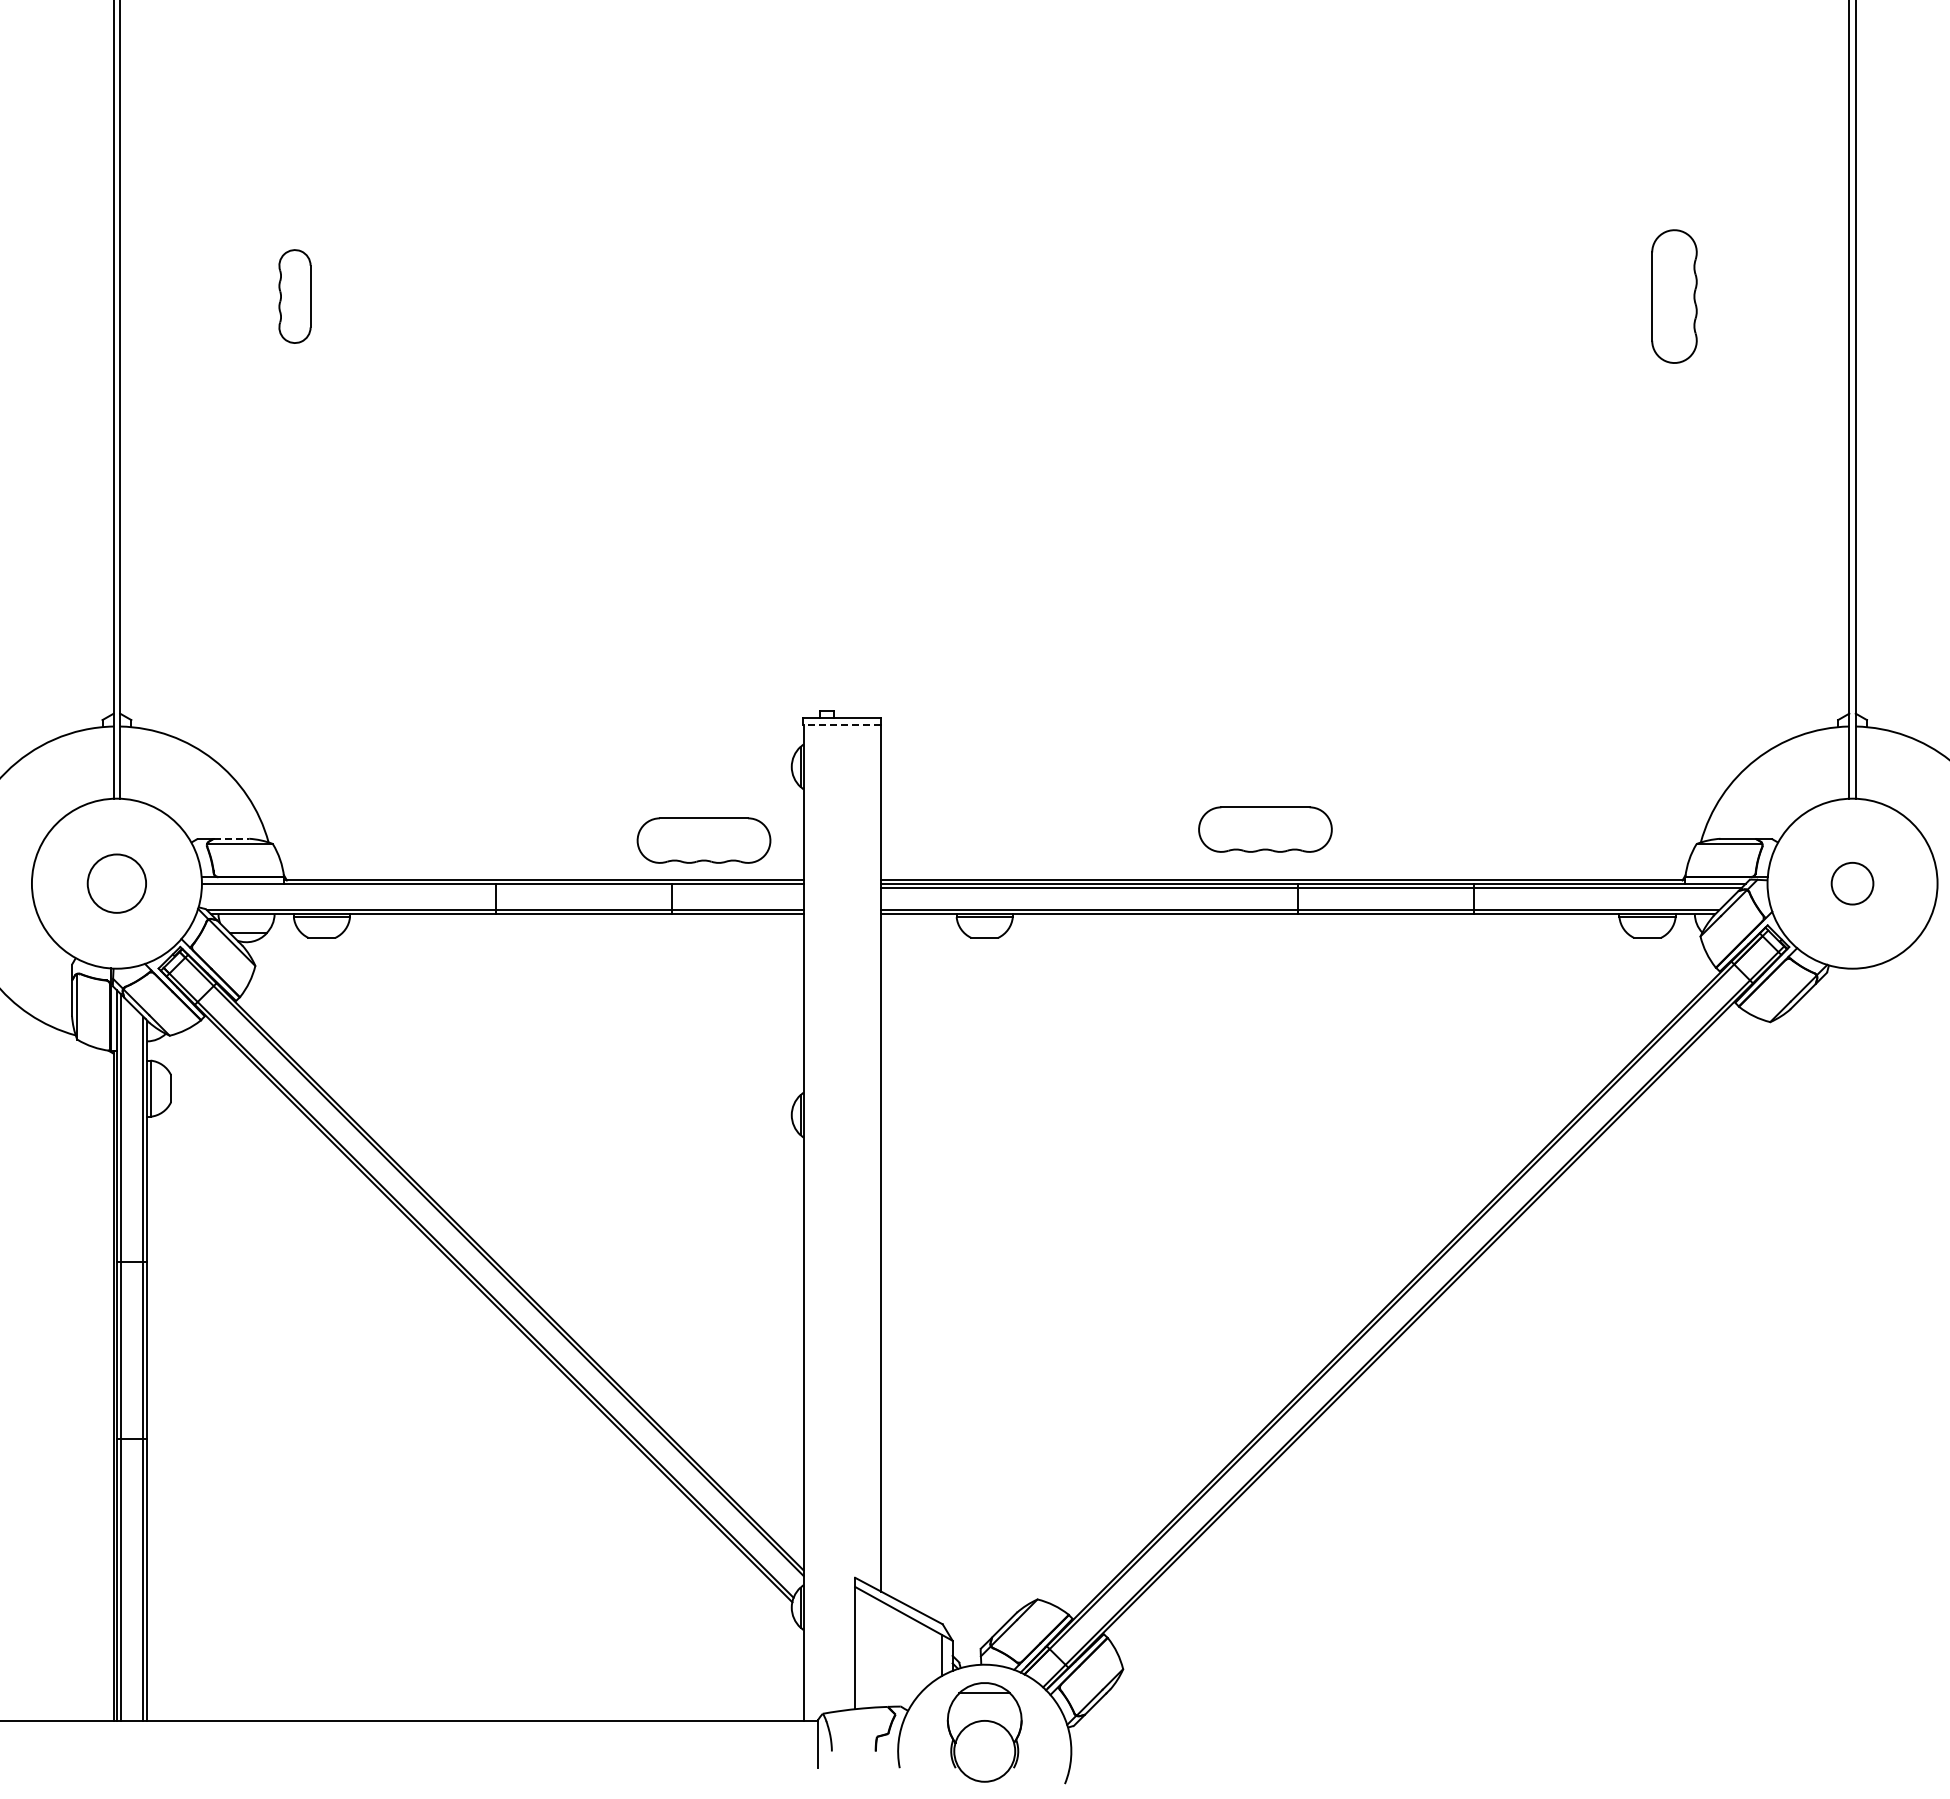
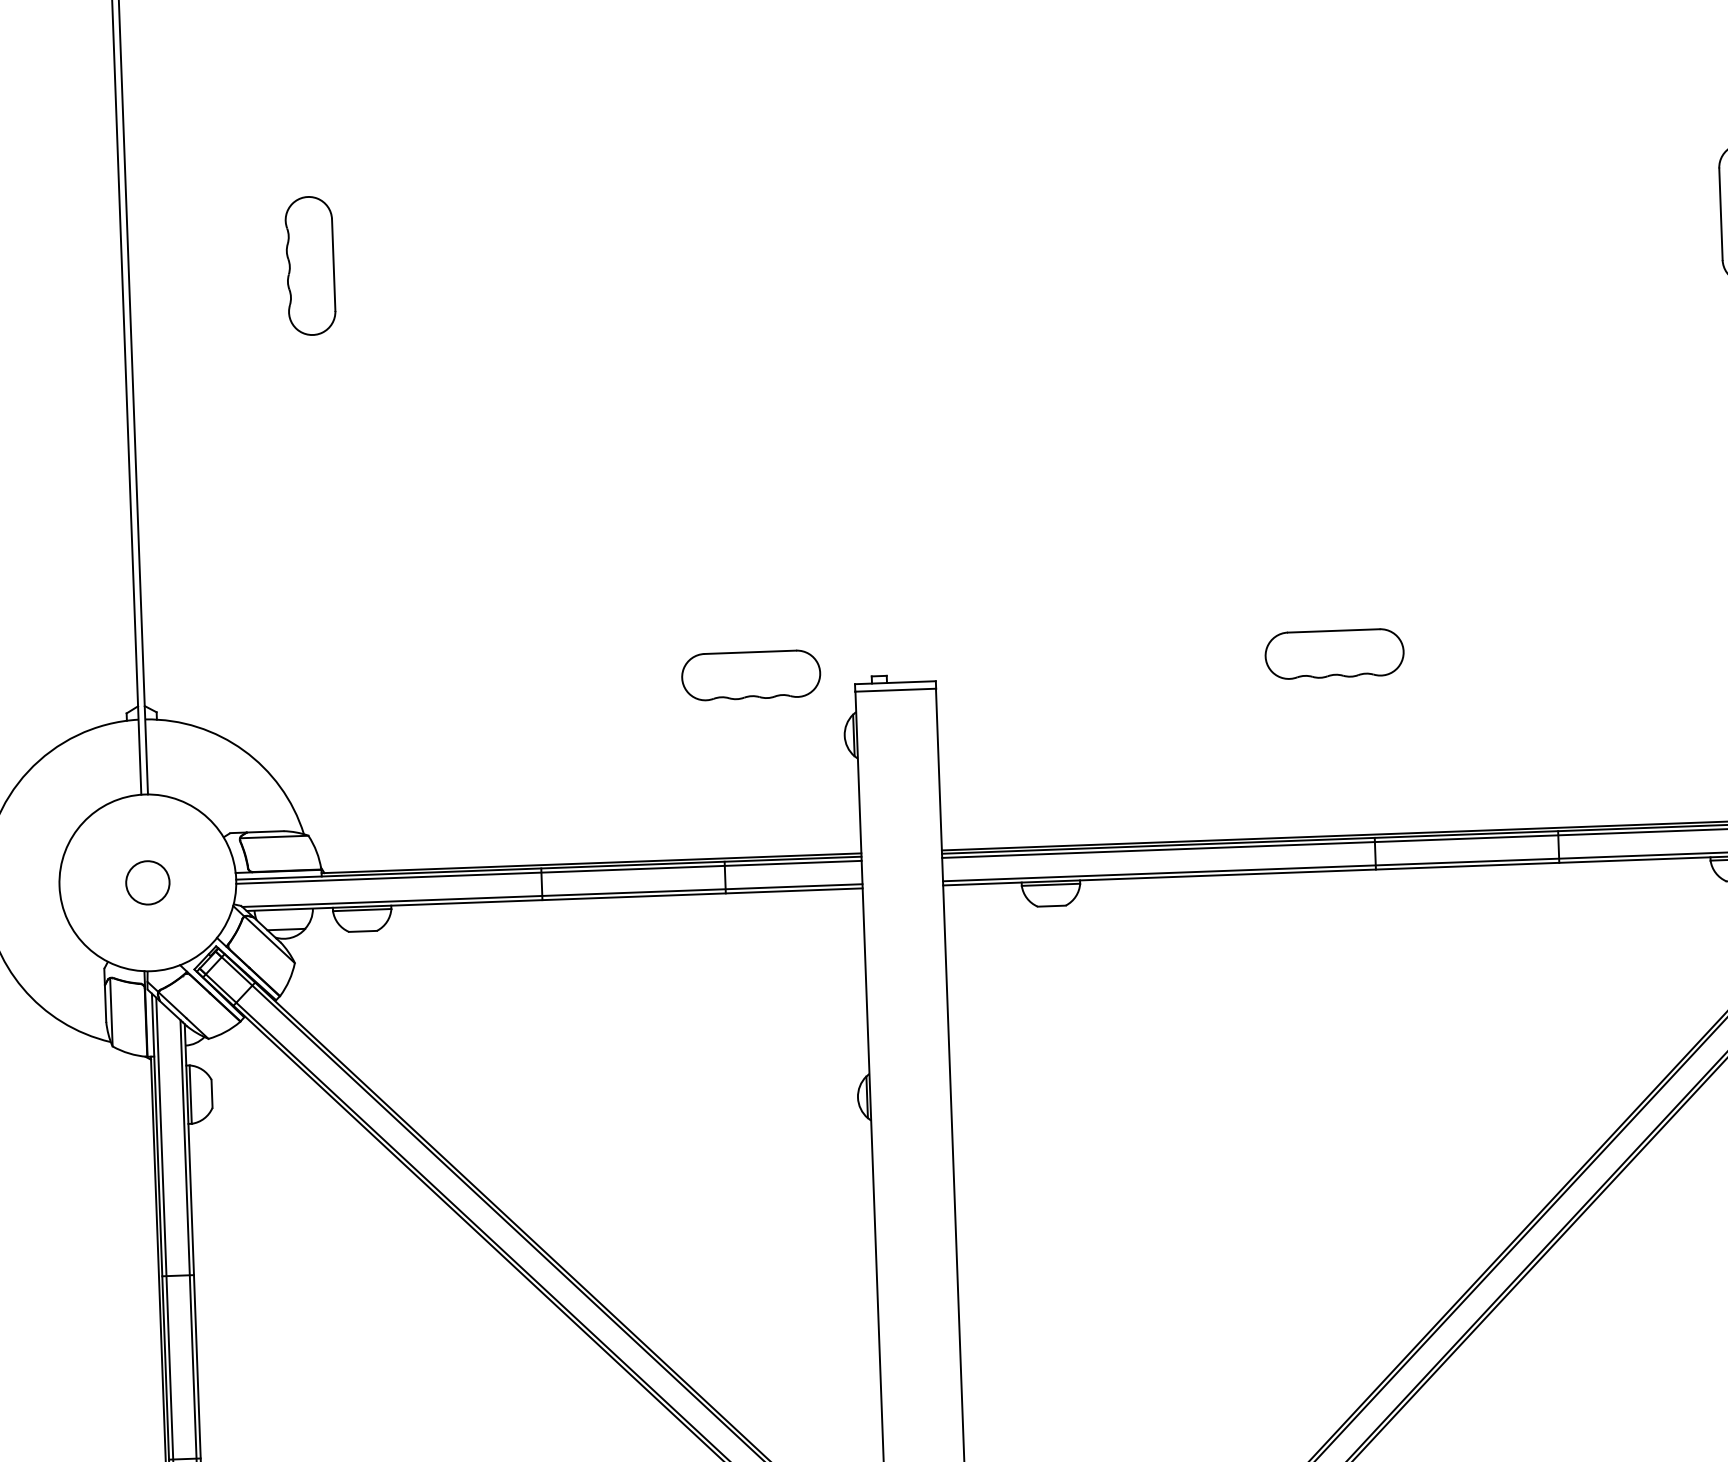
part: (294, 296) -> (310, 265), size x1.43
line: (842, 724) -> (895, 689), dashed -> solid
part: (1265, 829) -> (1334, 653), moved
line: (231, 838) -> (265, 831), dashed -> solid
part: (703, 840) -> (750, 675), moved
circle: (116, 883) -> (147, 882), size x0.71
line: (502, 887) -> (548, 872), added

